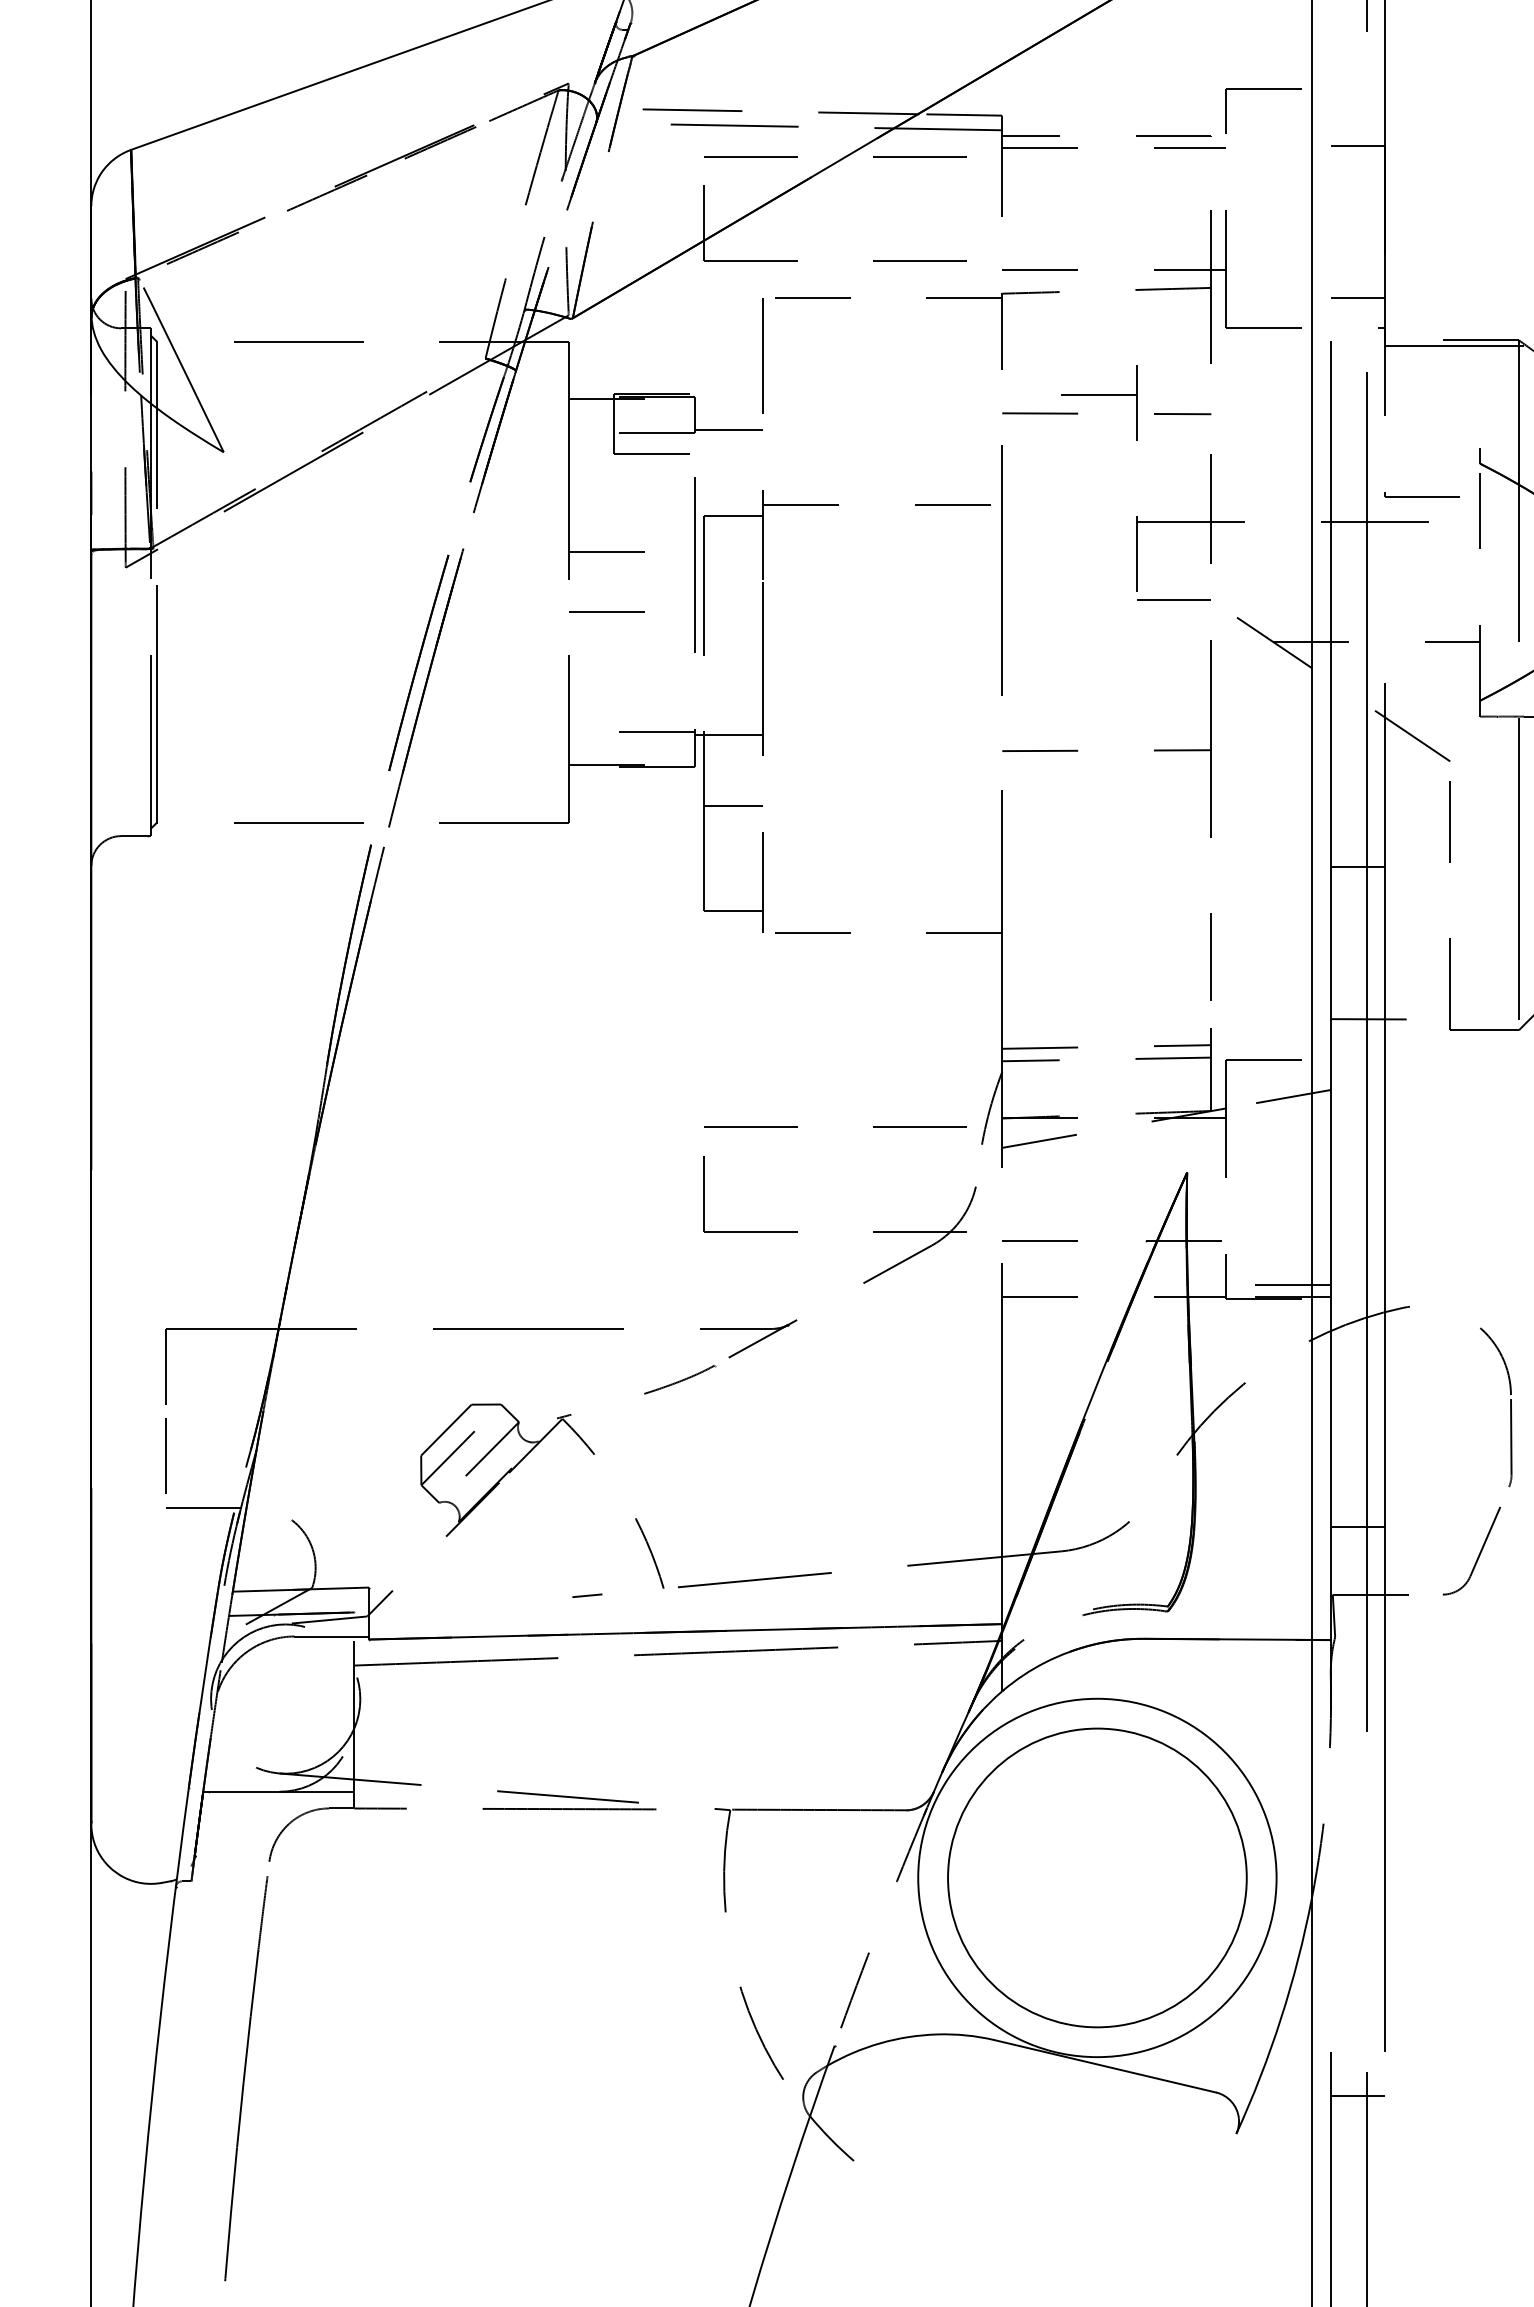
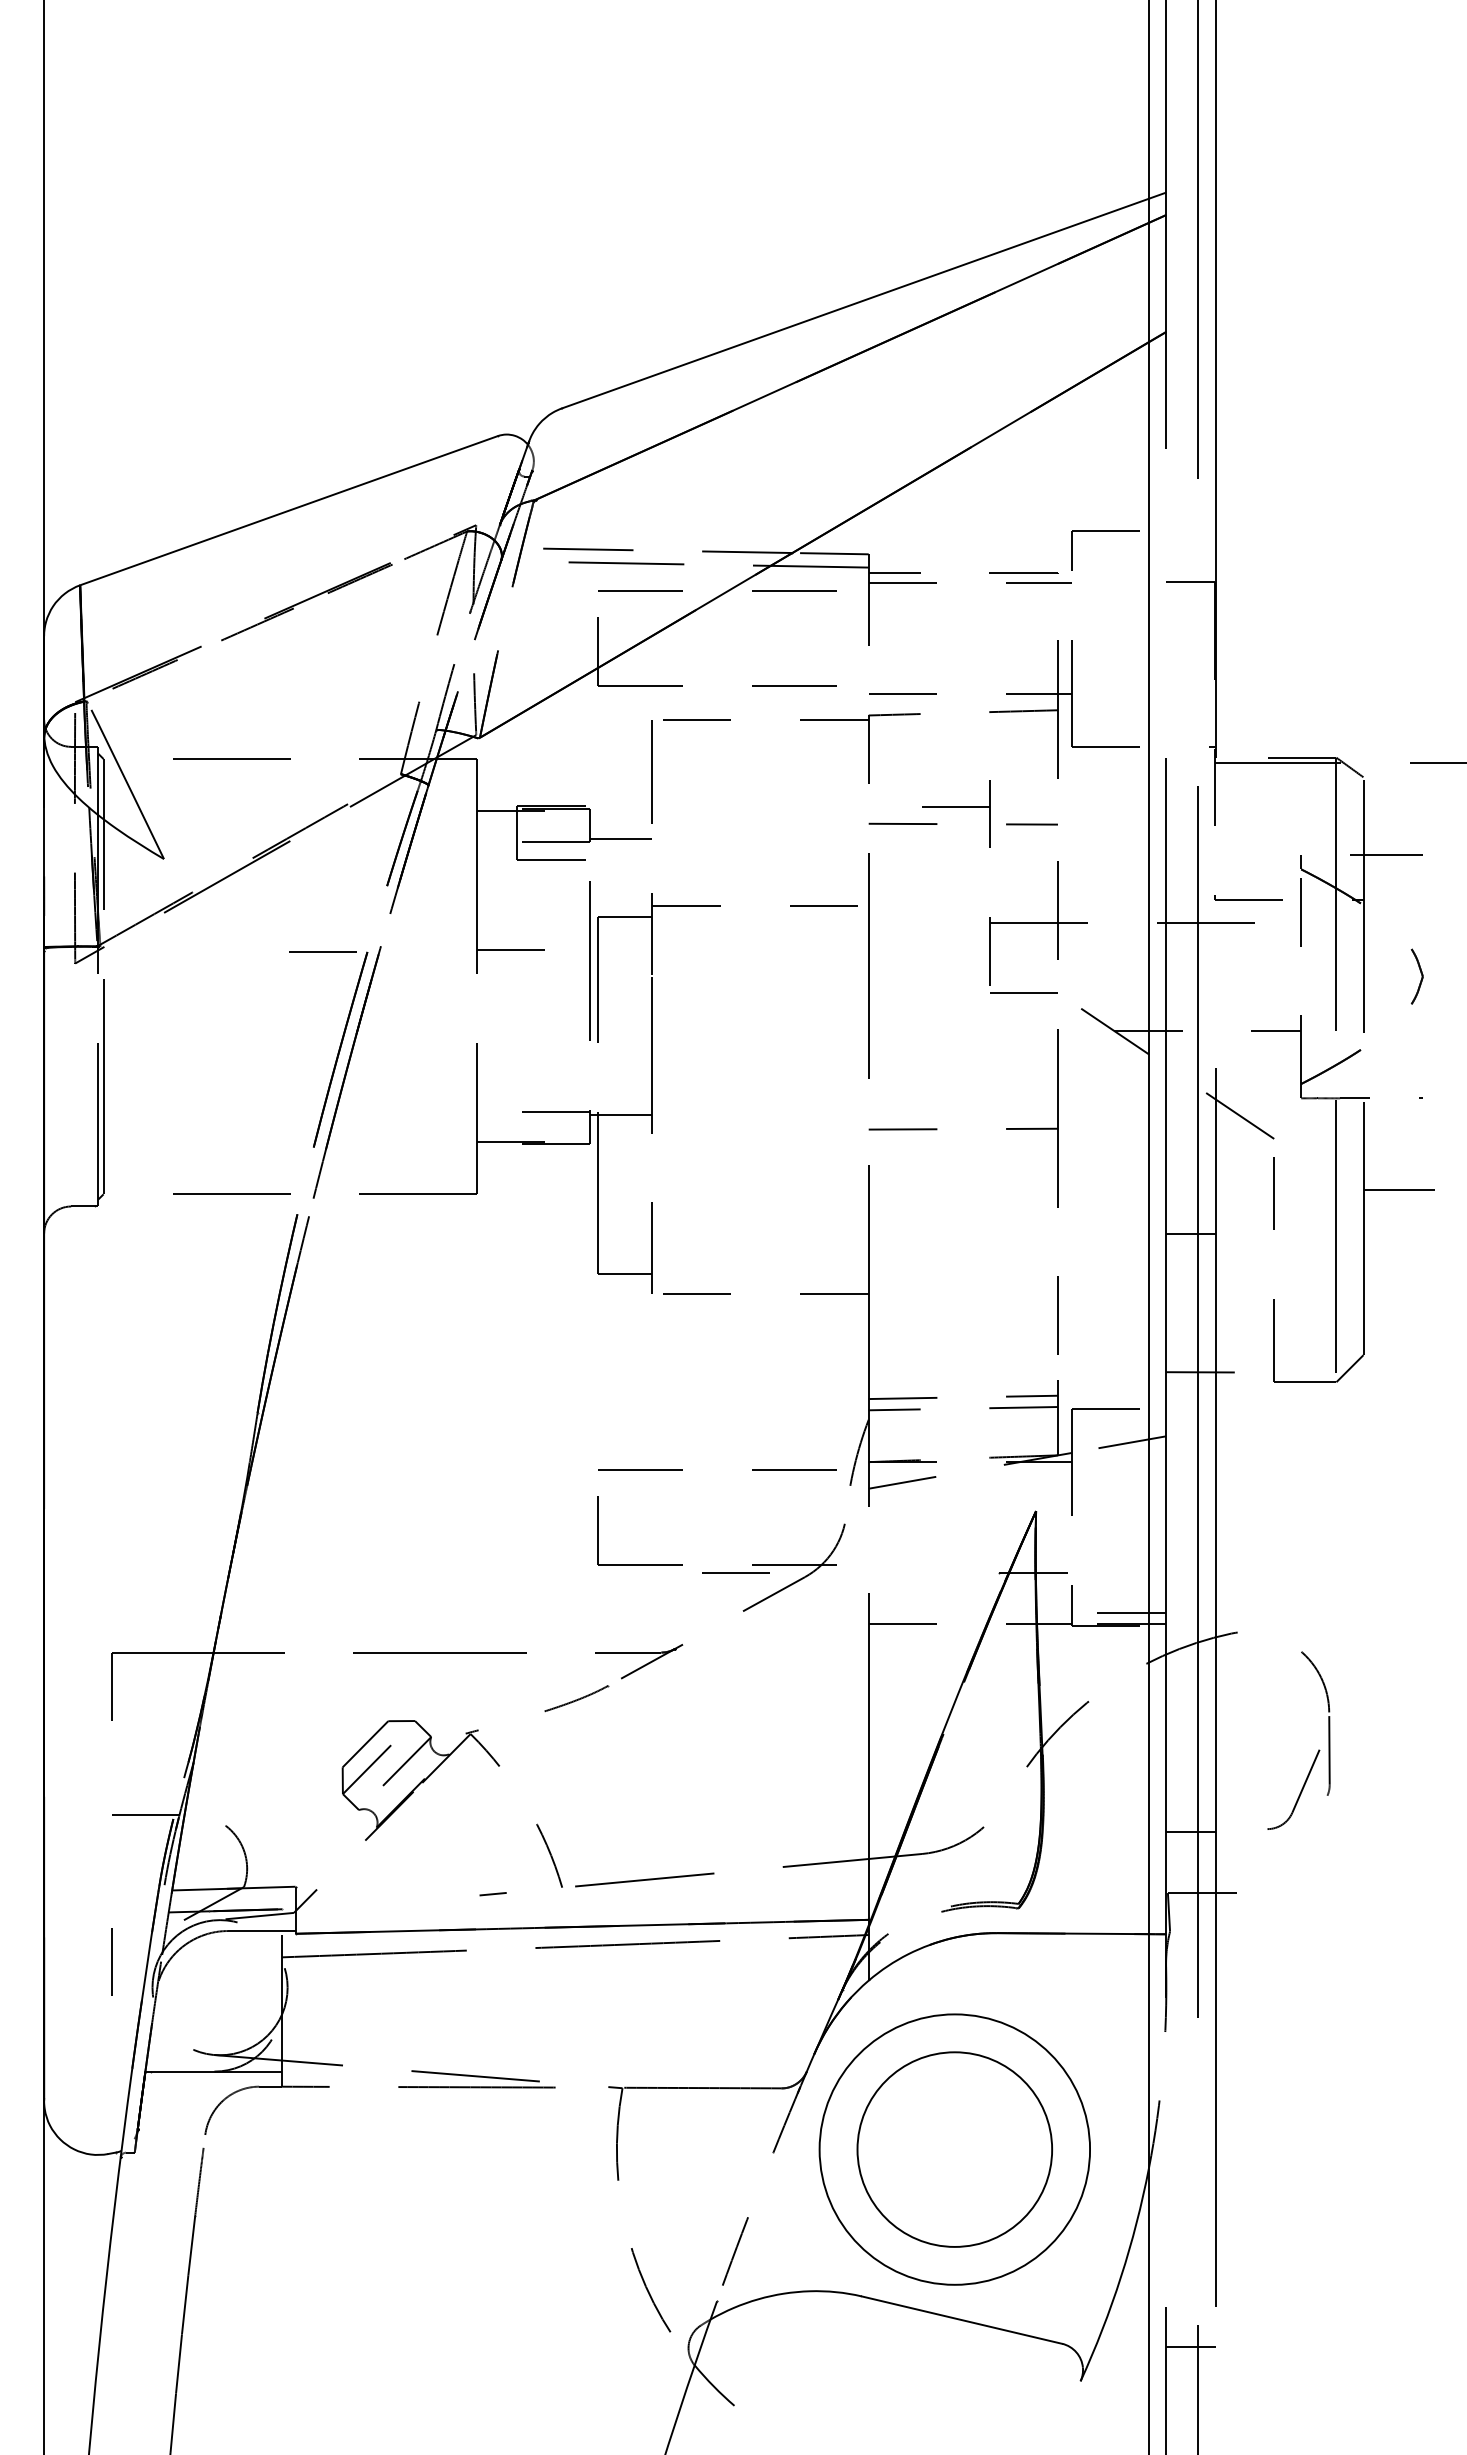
line: (1357, 298) -> (1190, 719), removed
line: (606, 611) -> (322, 951), moved
line: (733, 806) -> (625, 1179), removed
line: (1039, 1240) -> (735, 1572), moved
line: (165, 1455) -> (111, 1961), moved
part: (1478, 1555) -> (1299, 1793), moved
circle: (1097, 1877) -> (954, 2149), size x0.6

